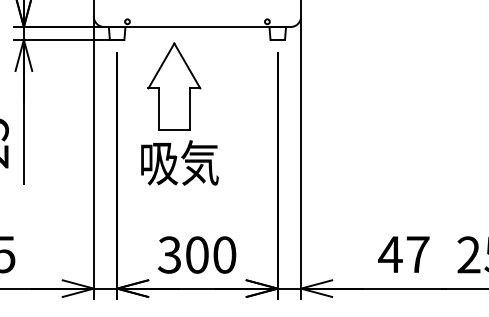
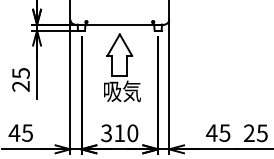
part: (179, 112) -> (122, 67), moved
text: (416, 253) -> (224, 132), 47 -> 45
text: (196, 255) -> (119, 133), 300 -> 310

